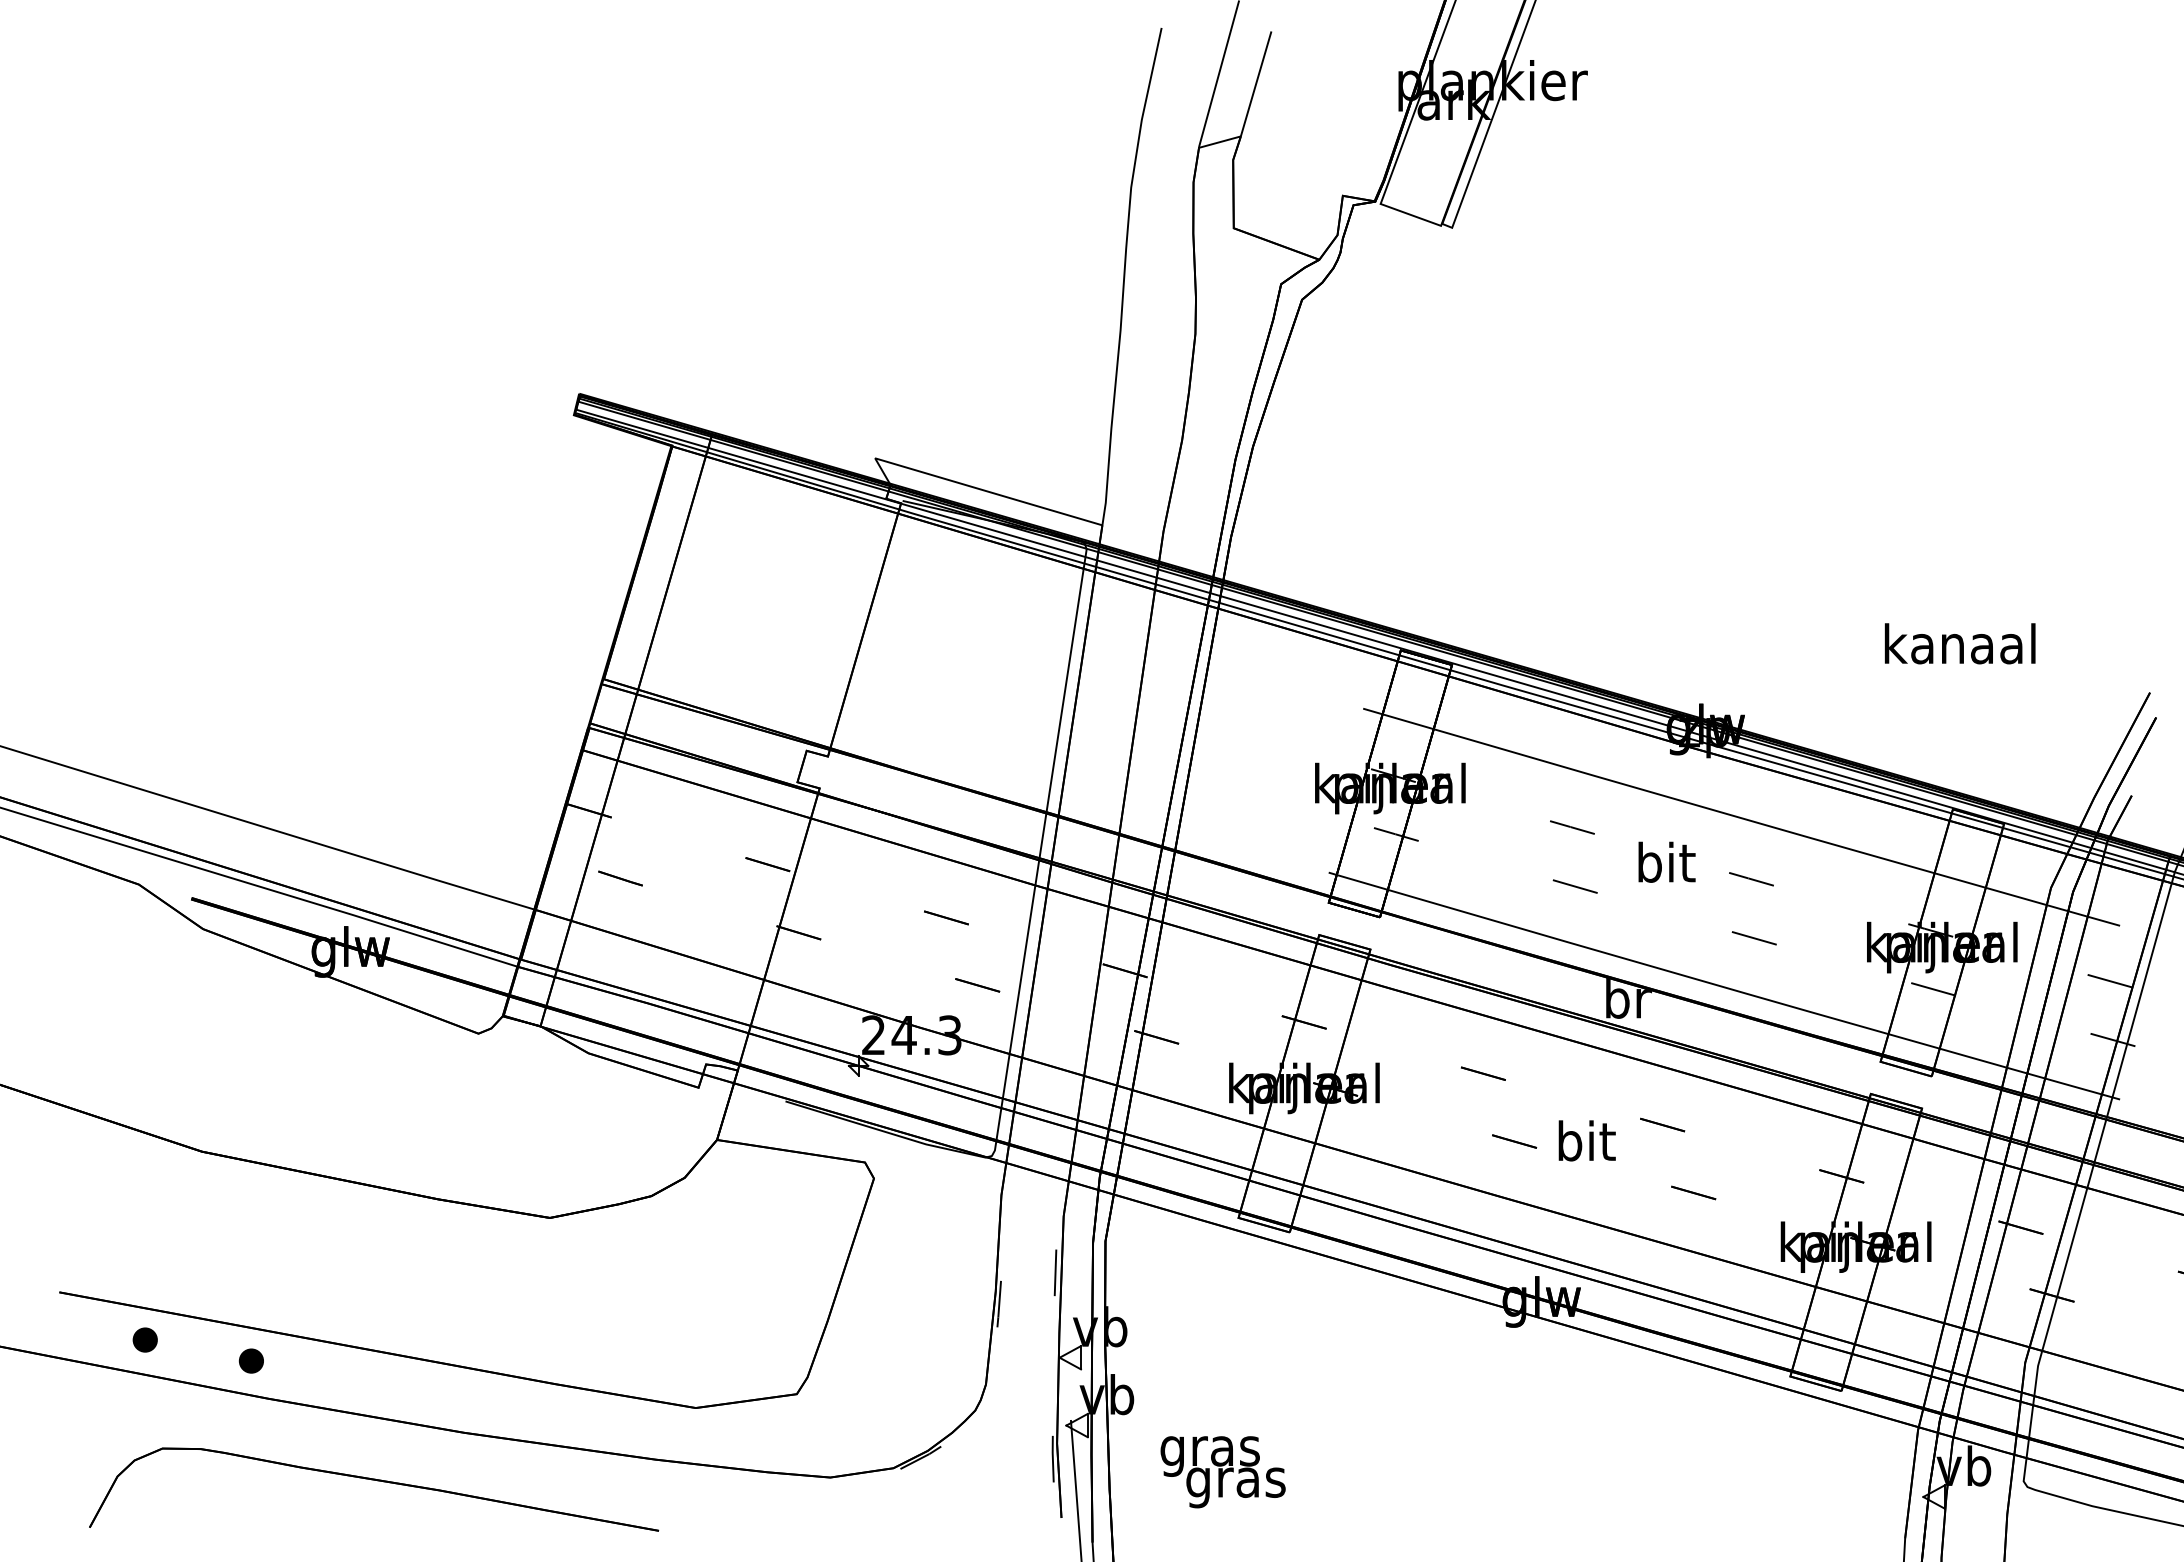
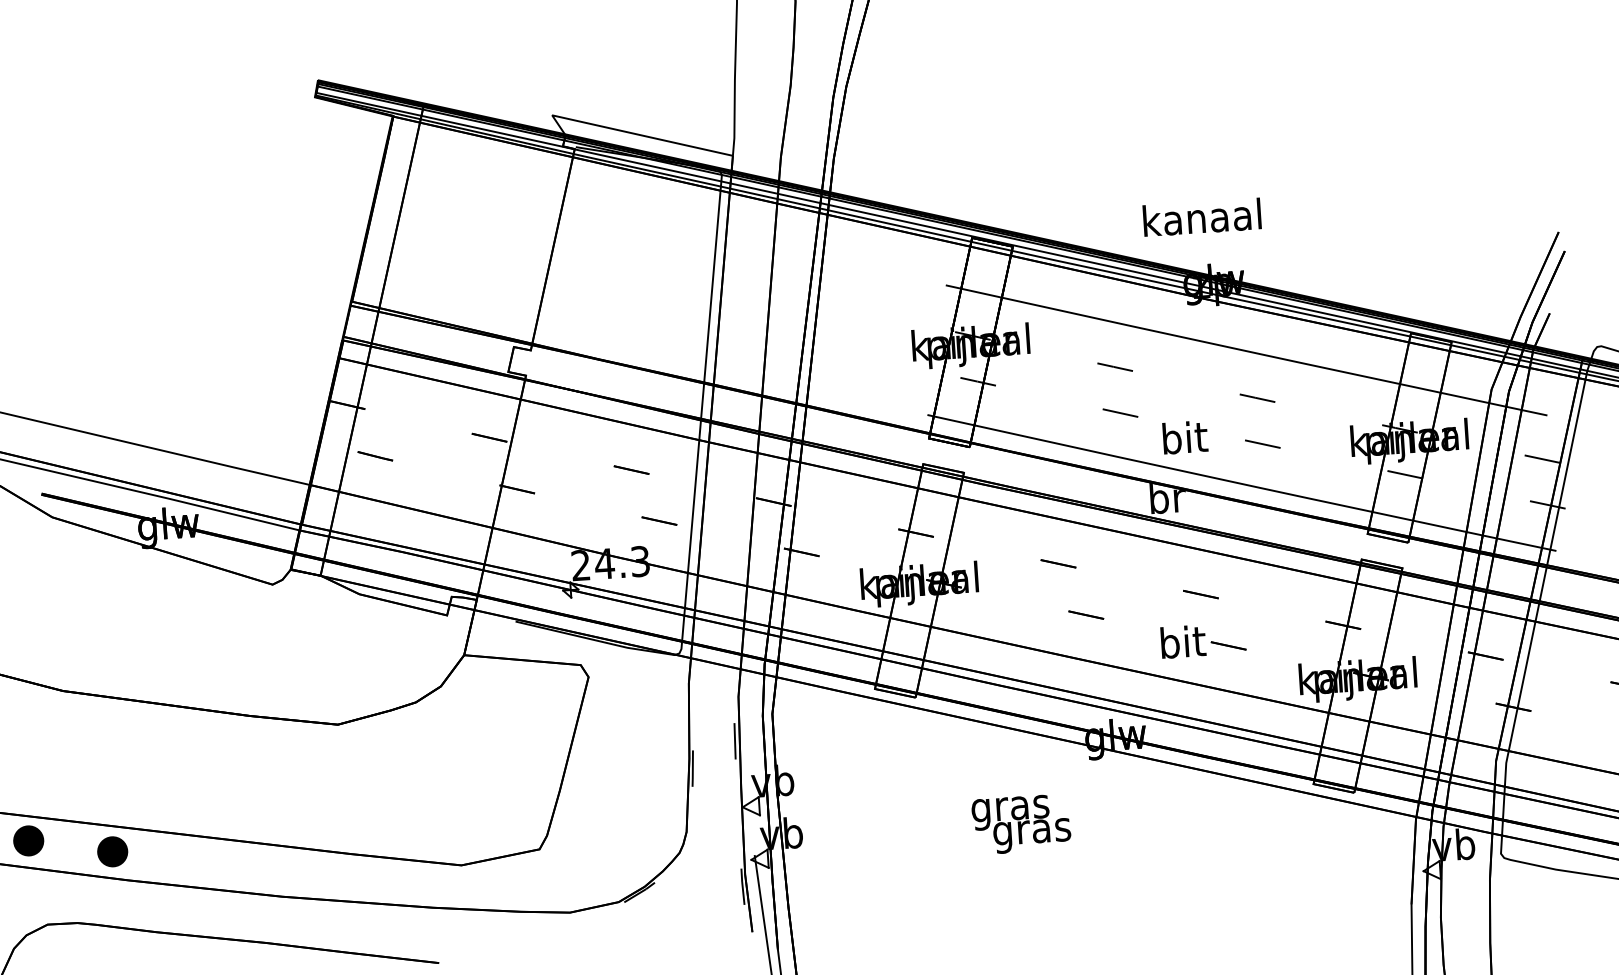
text: (1959, 643) -> (1201, 217), moved
text: (1666, 861) -> (1184, 436), moved
text: (1586, 1140) -> (1182, 641), moved
part: (144, 1339) -> (27, 840), size x1.6
part: (250, 1360) -> (111, 851), size x1.6
text: (1222, 1472) -> (1021, 824), moved

